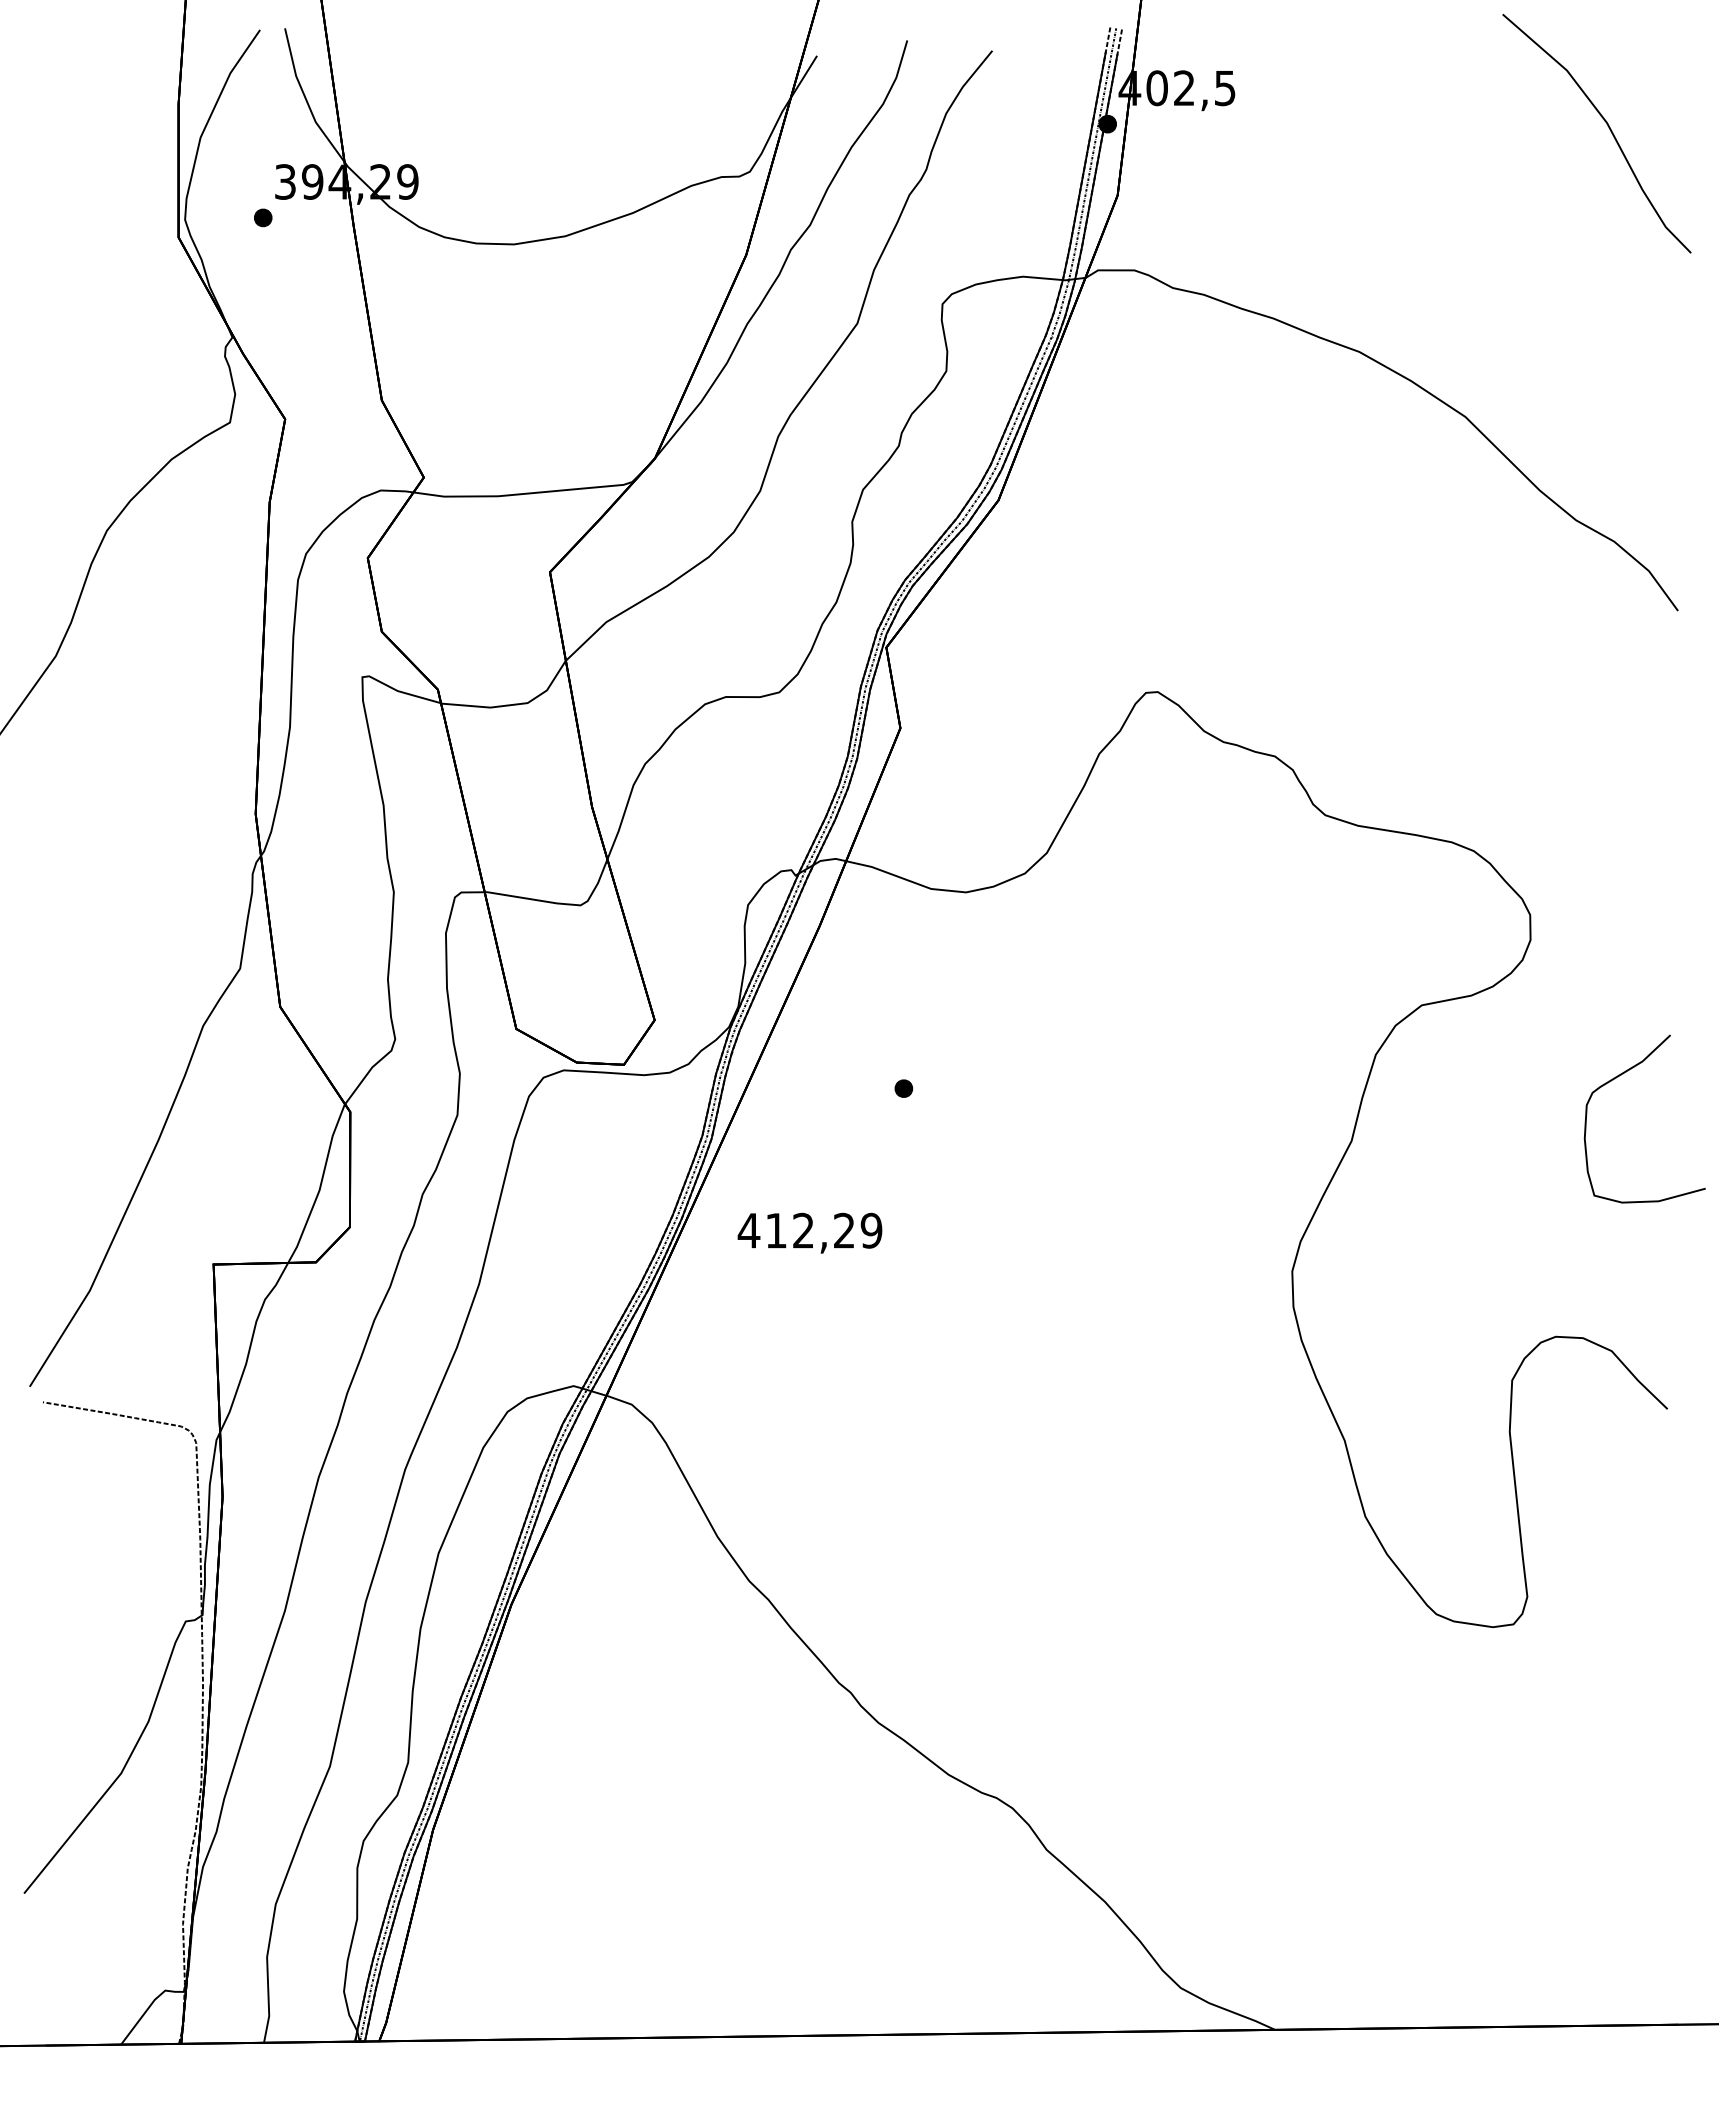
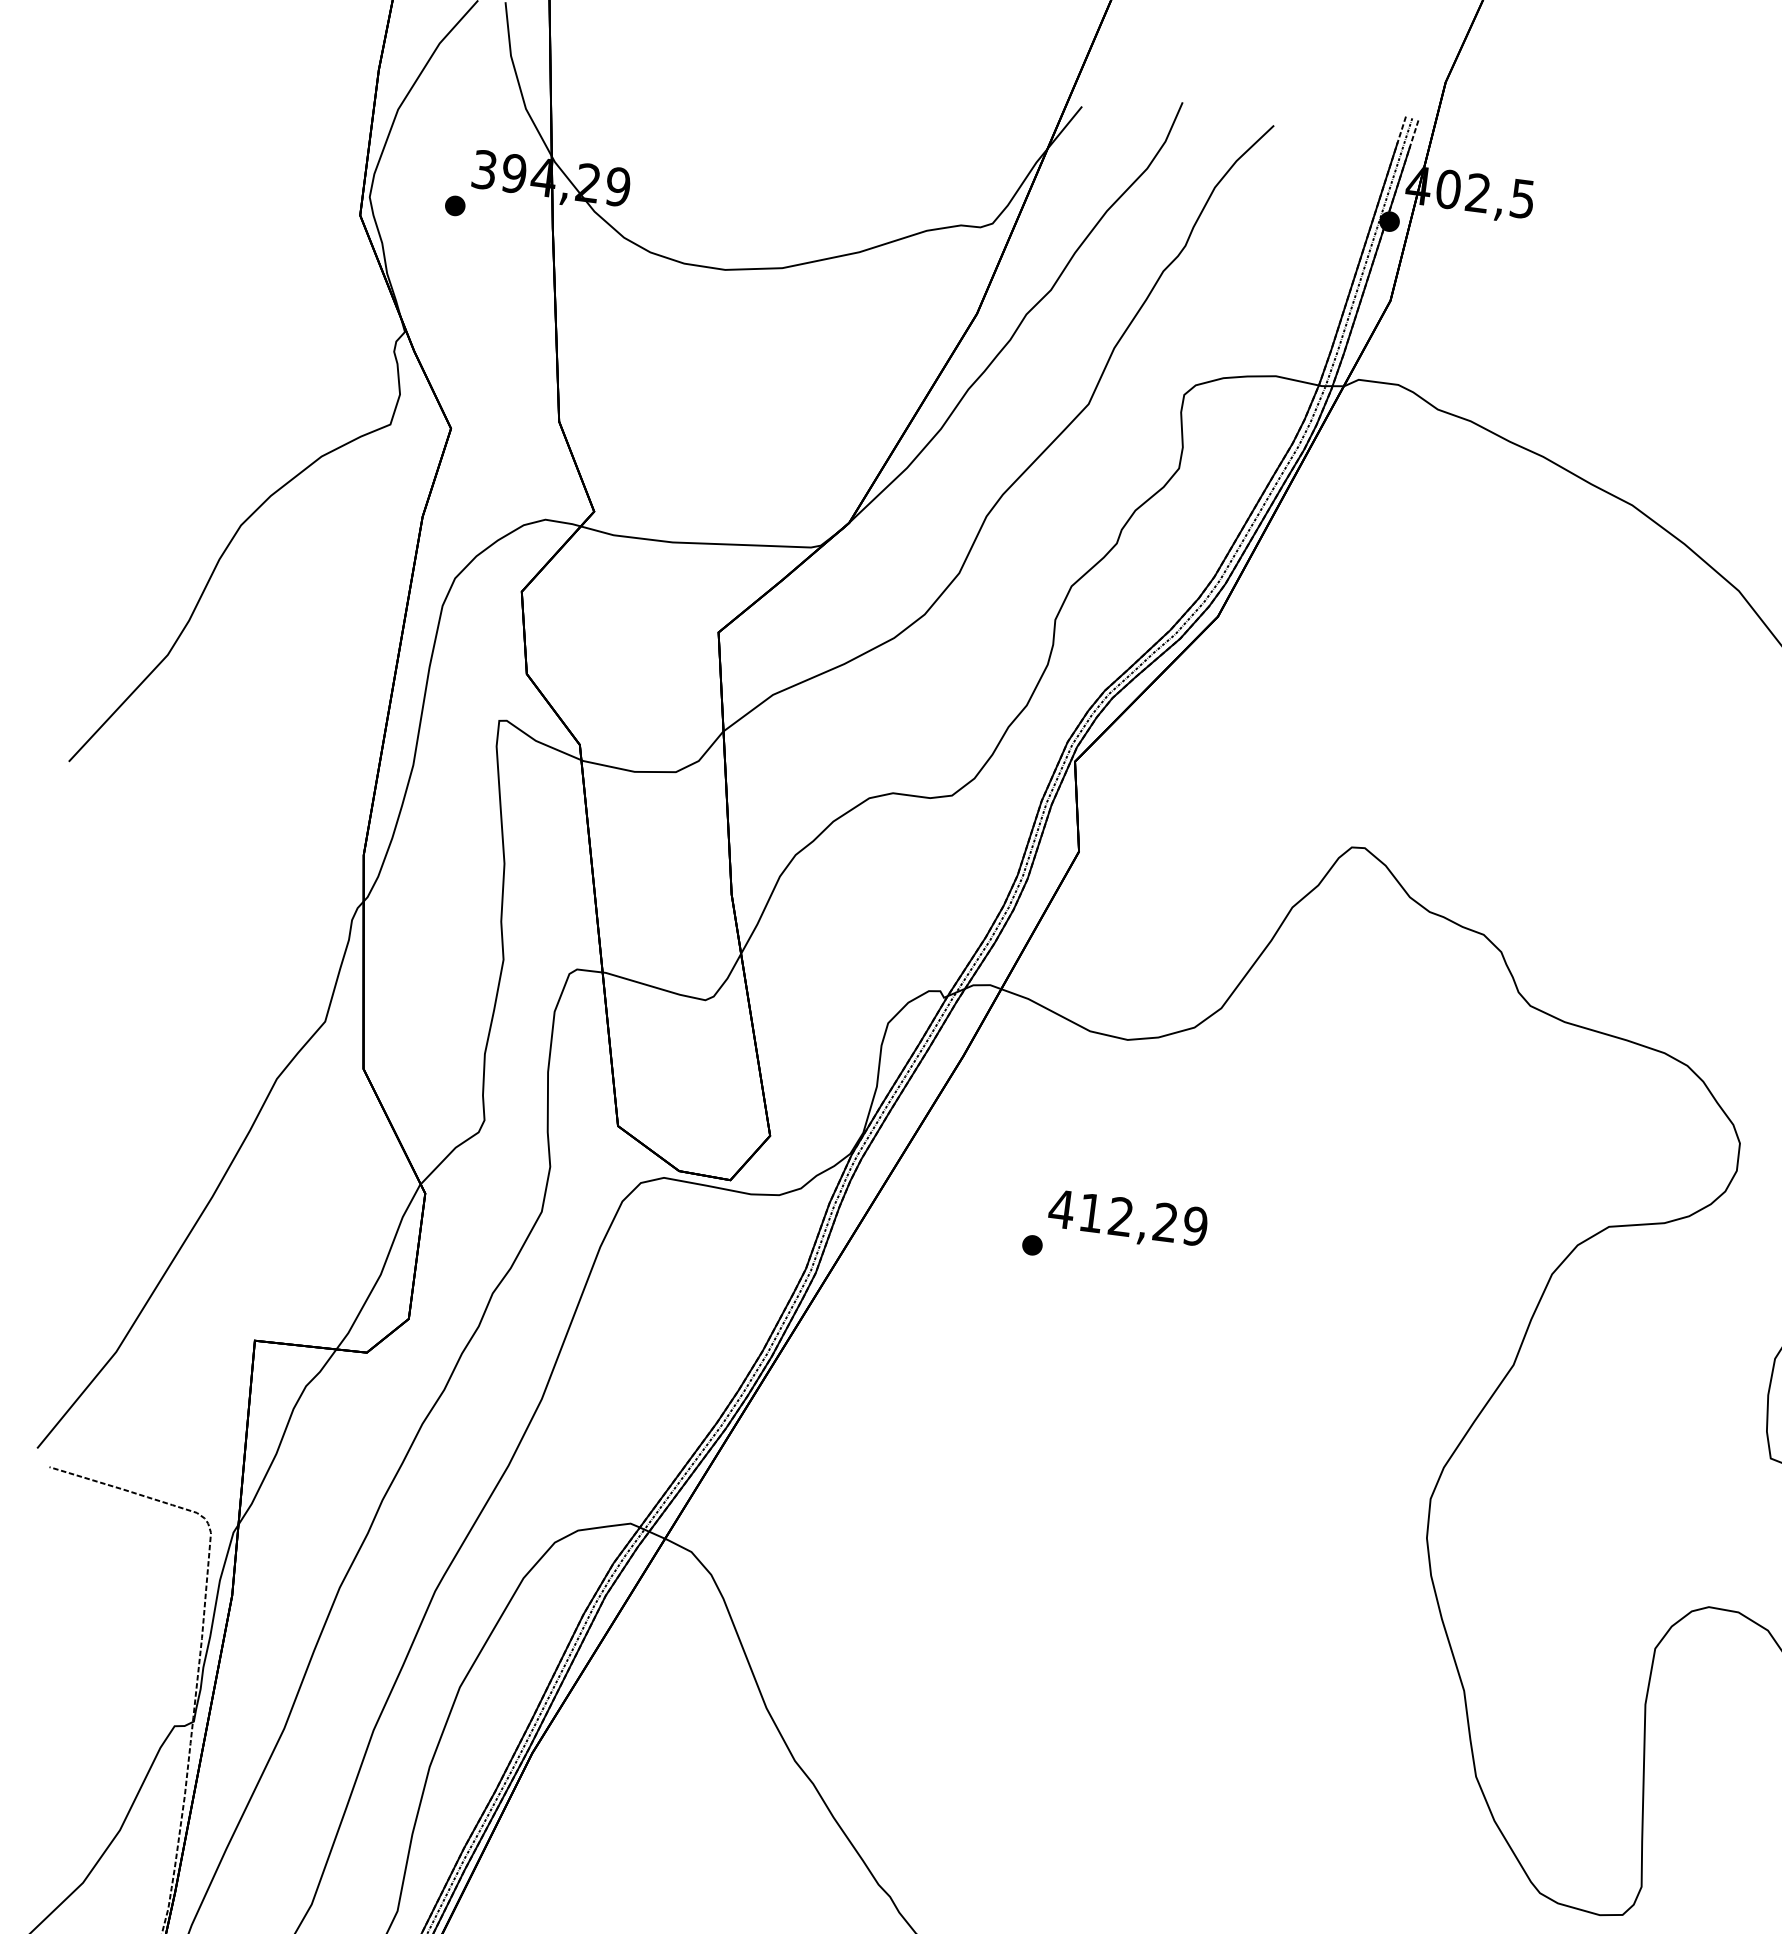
text: (809, 1232) -> (1127, 1219), moved

